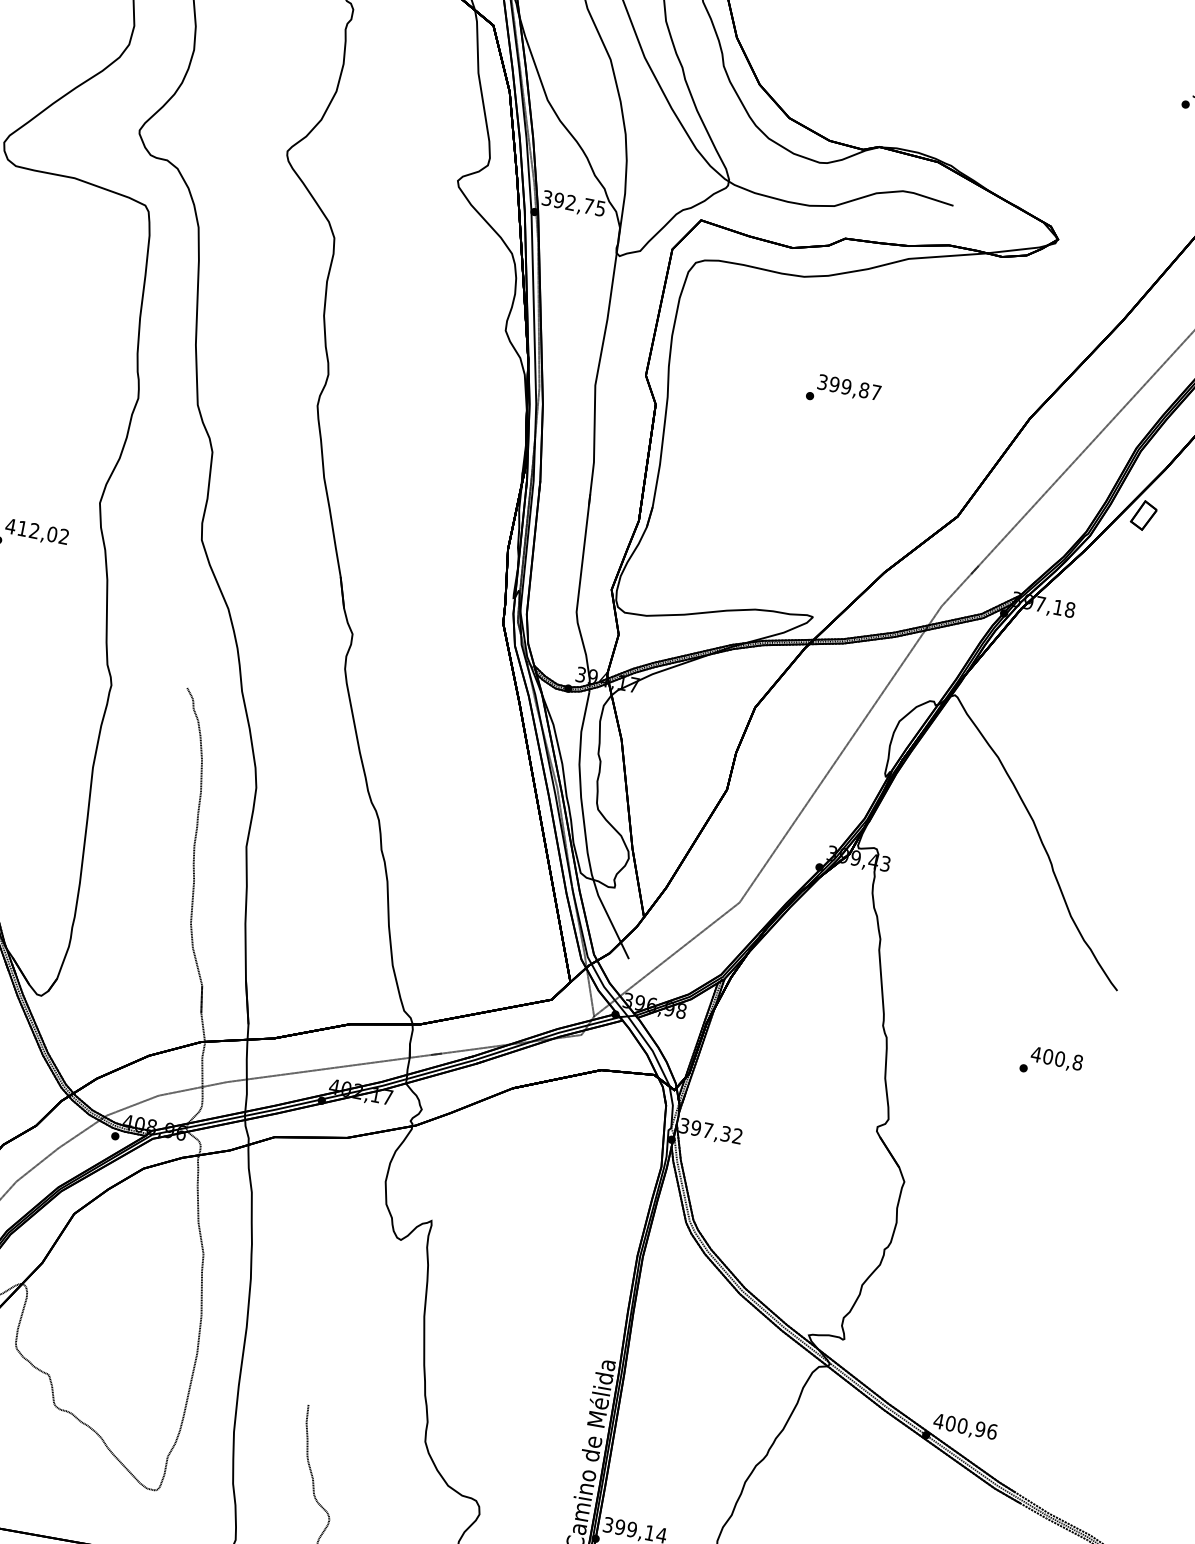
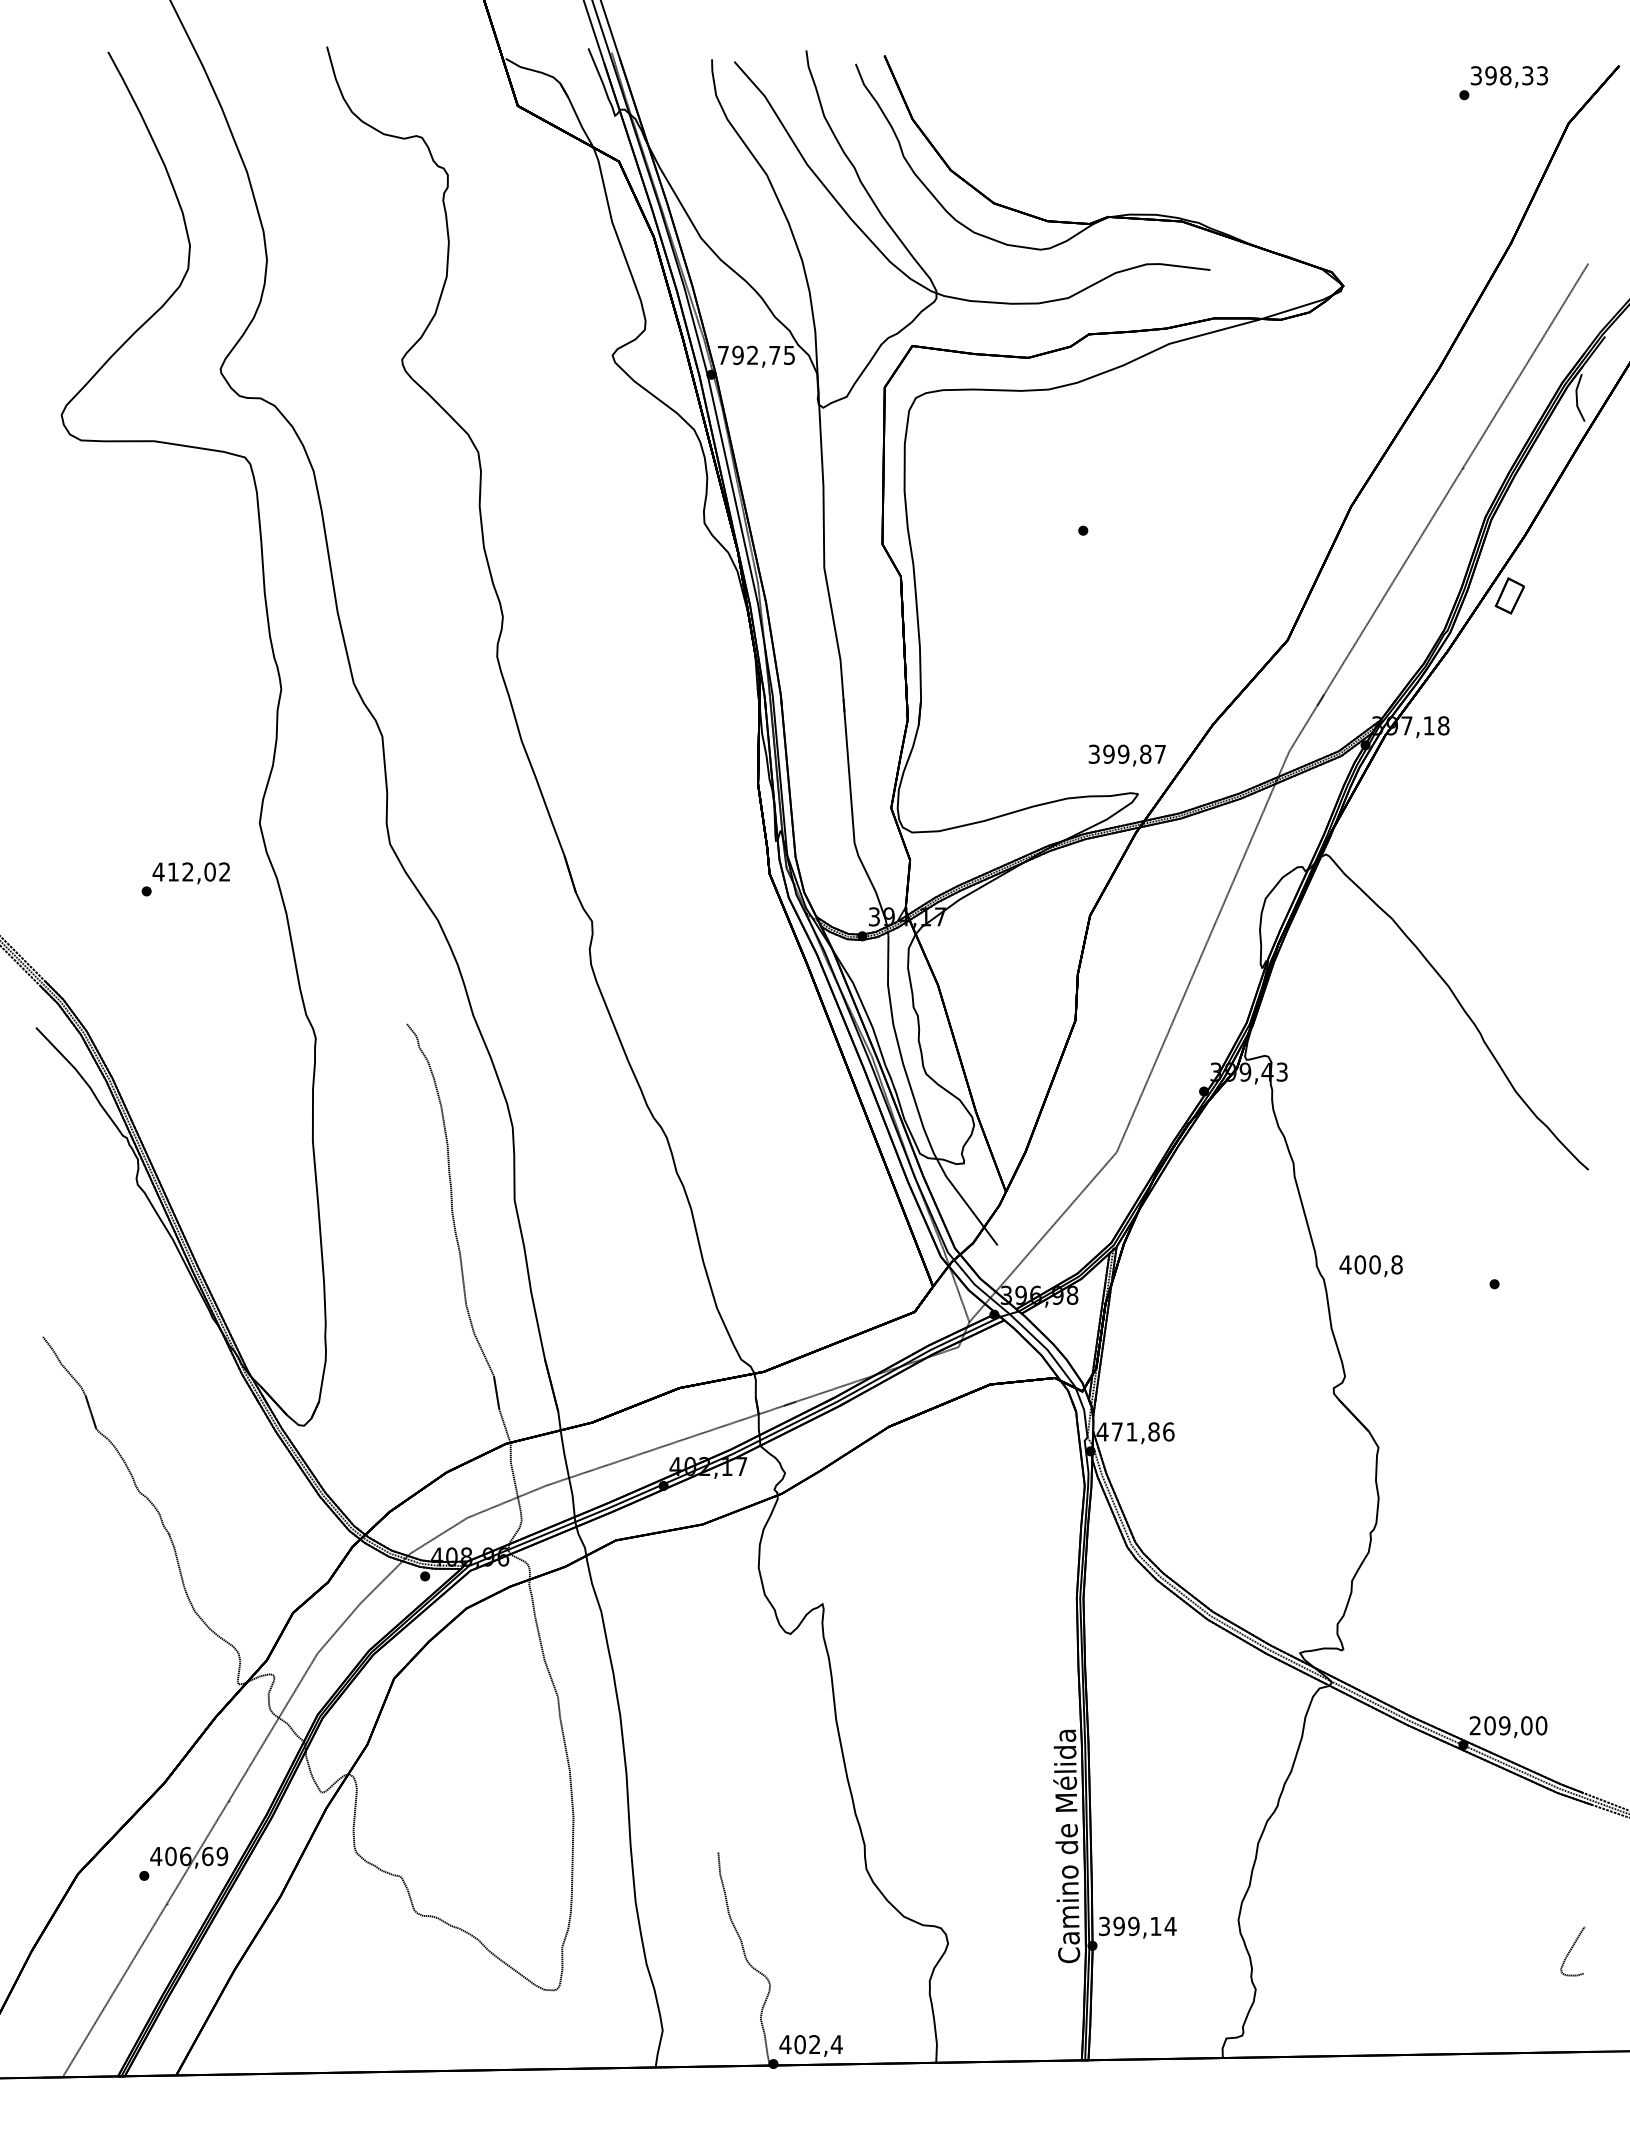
text: (546, 198) -> (722, 355), 392,75 -> 792,75
text: (848, 388) -> (1126, 755), moved
text: (1056, 1059) -> (1370, 1266), moved
text: (710, 1130) -> (1135, 1431), 397,32 -> 471,86
text: (965, 1426) -> (1508, 1725), 400,96 -> 209,00

